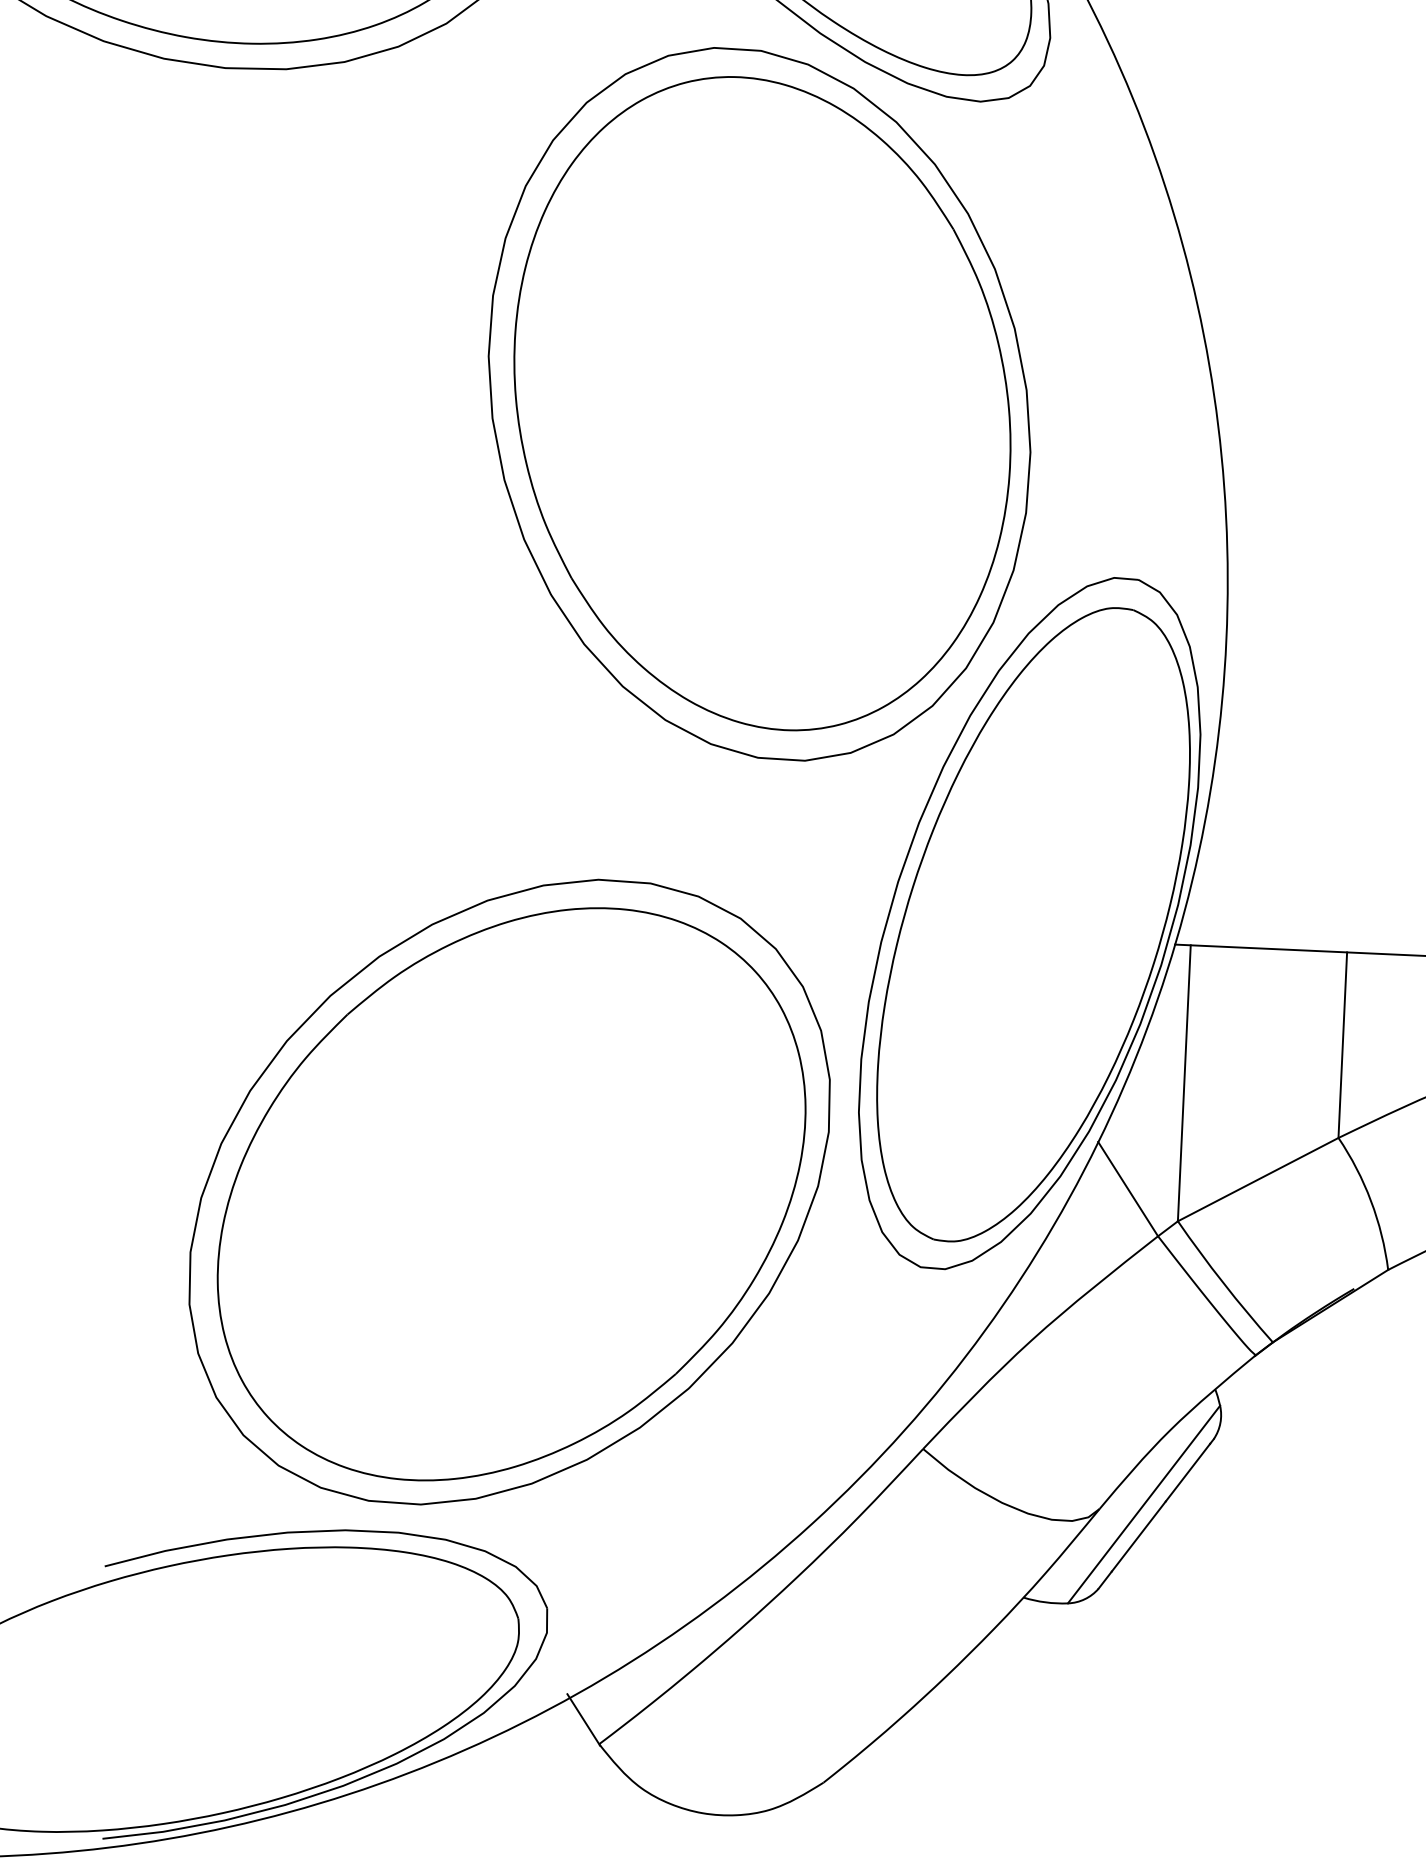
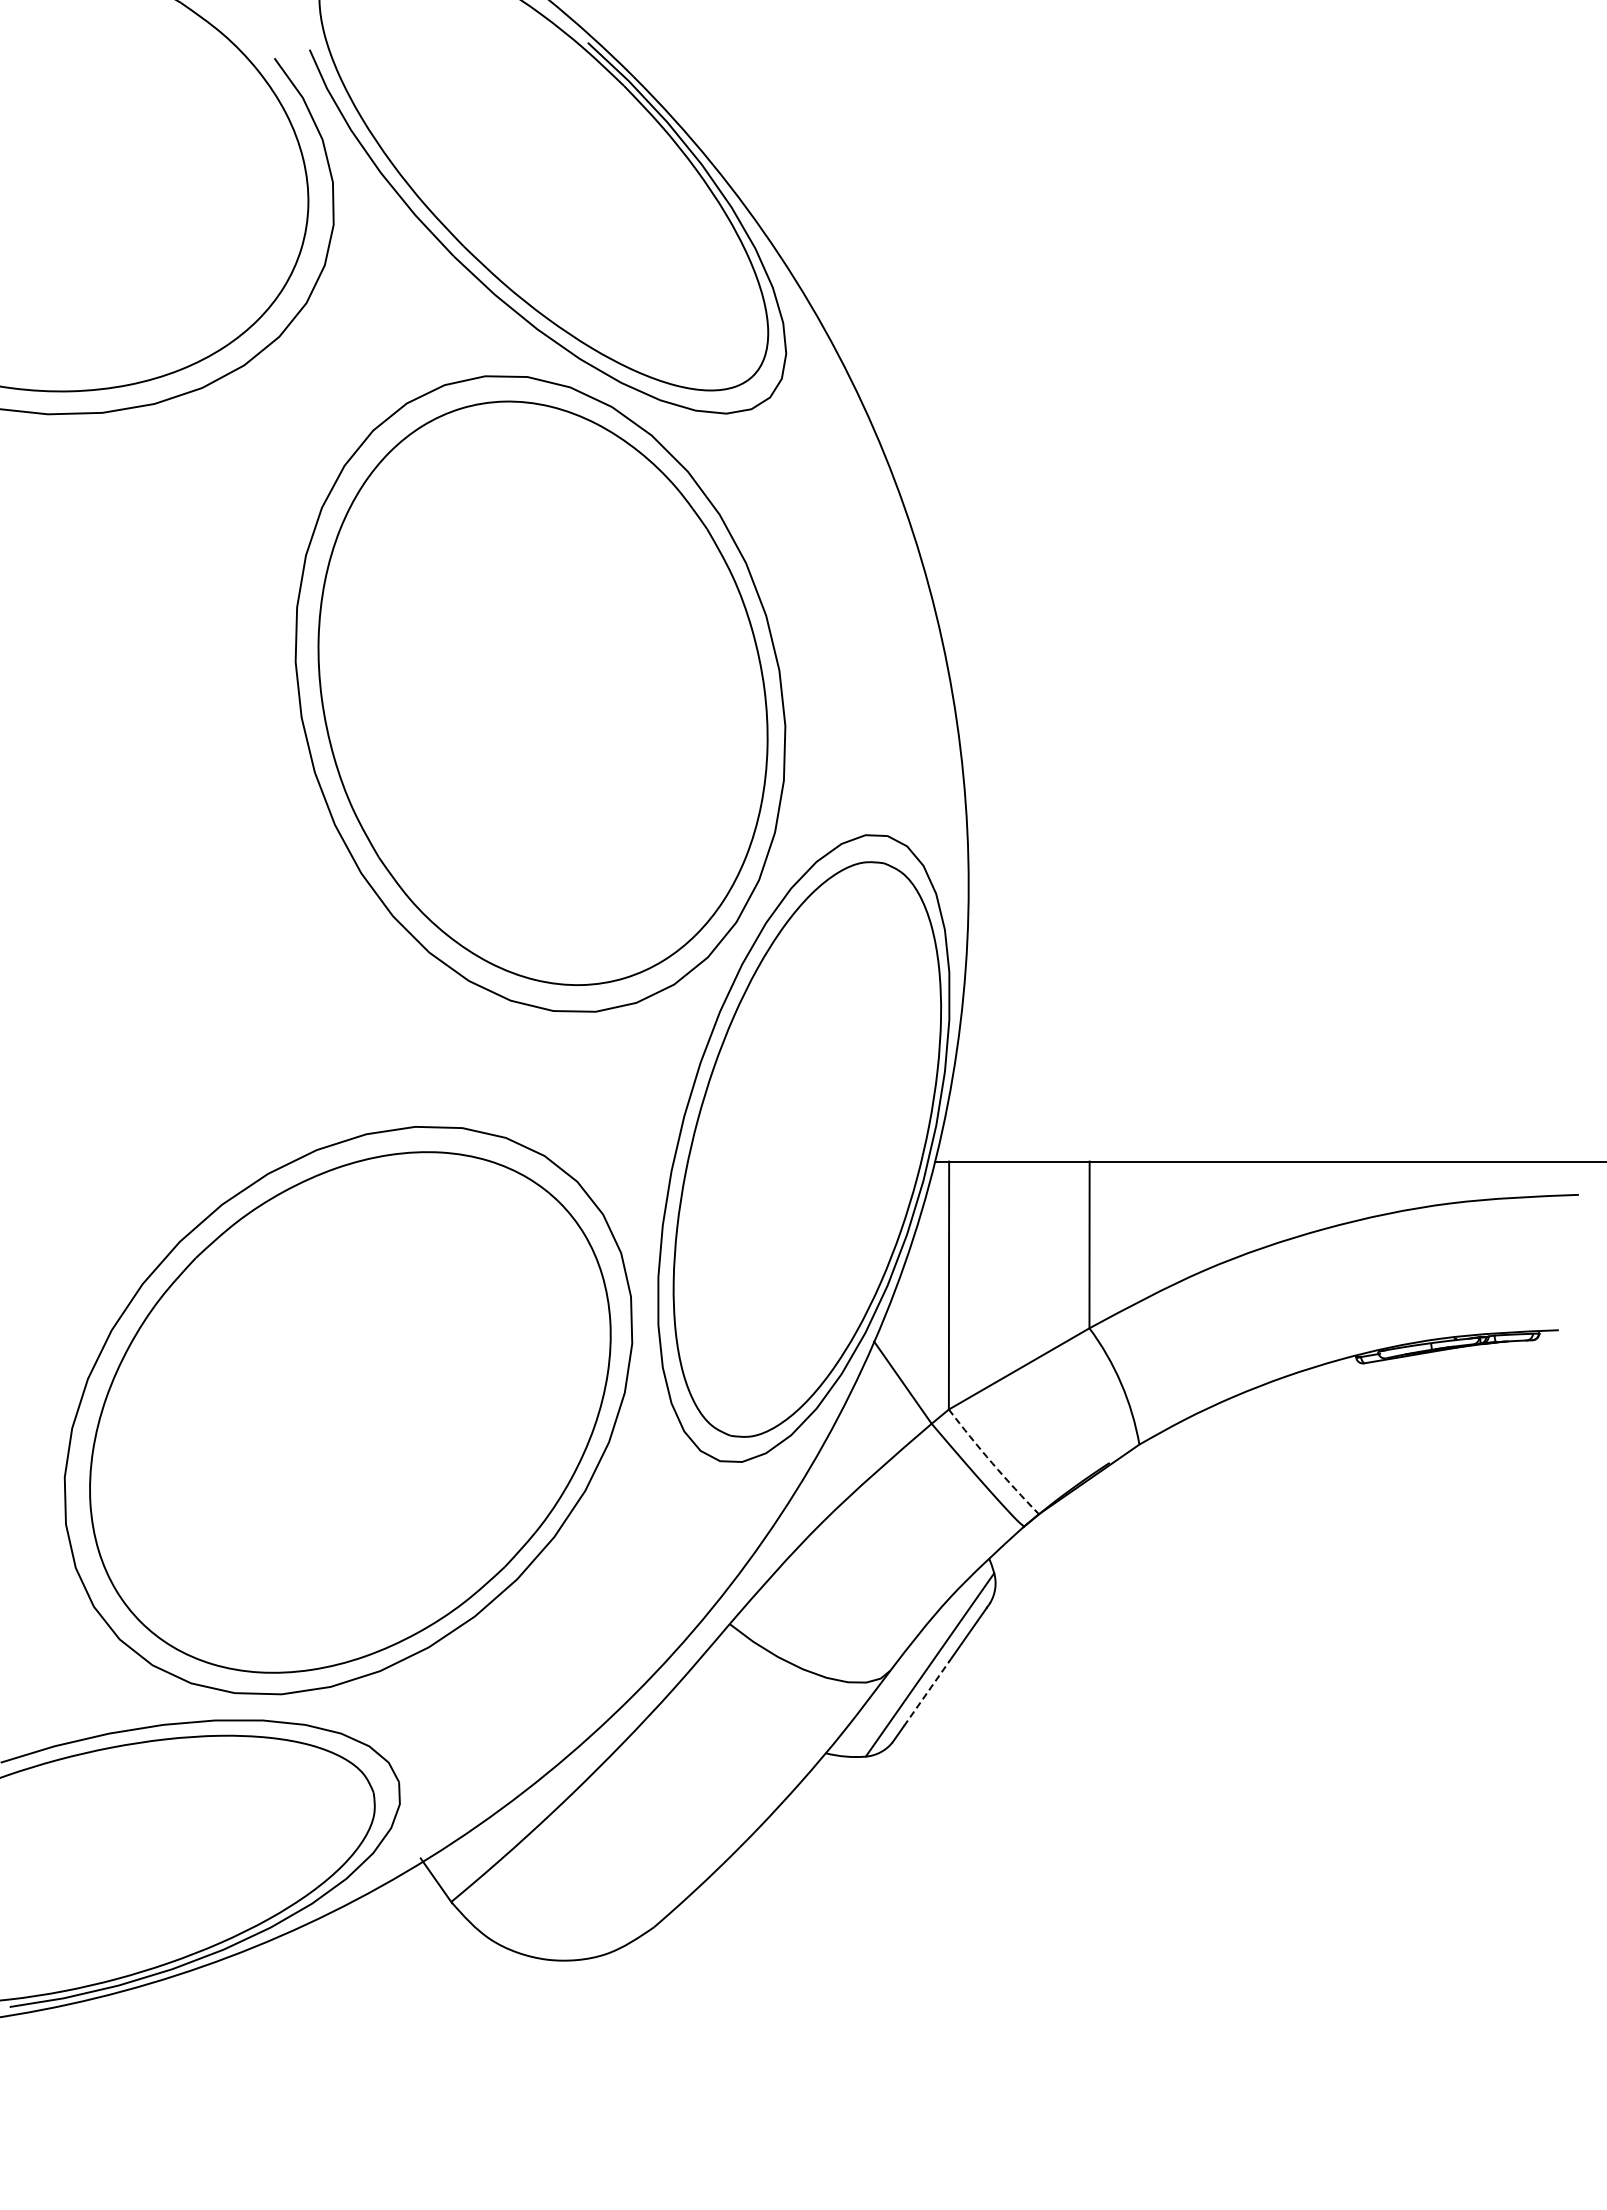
arc: (1223, 1283) -> (992, 1463), solid -> dashed
line: (1138, 1536) -> (926, 1693), solid -> dashed

